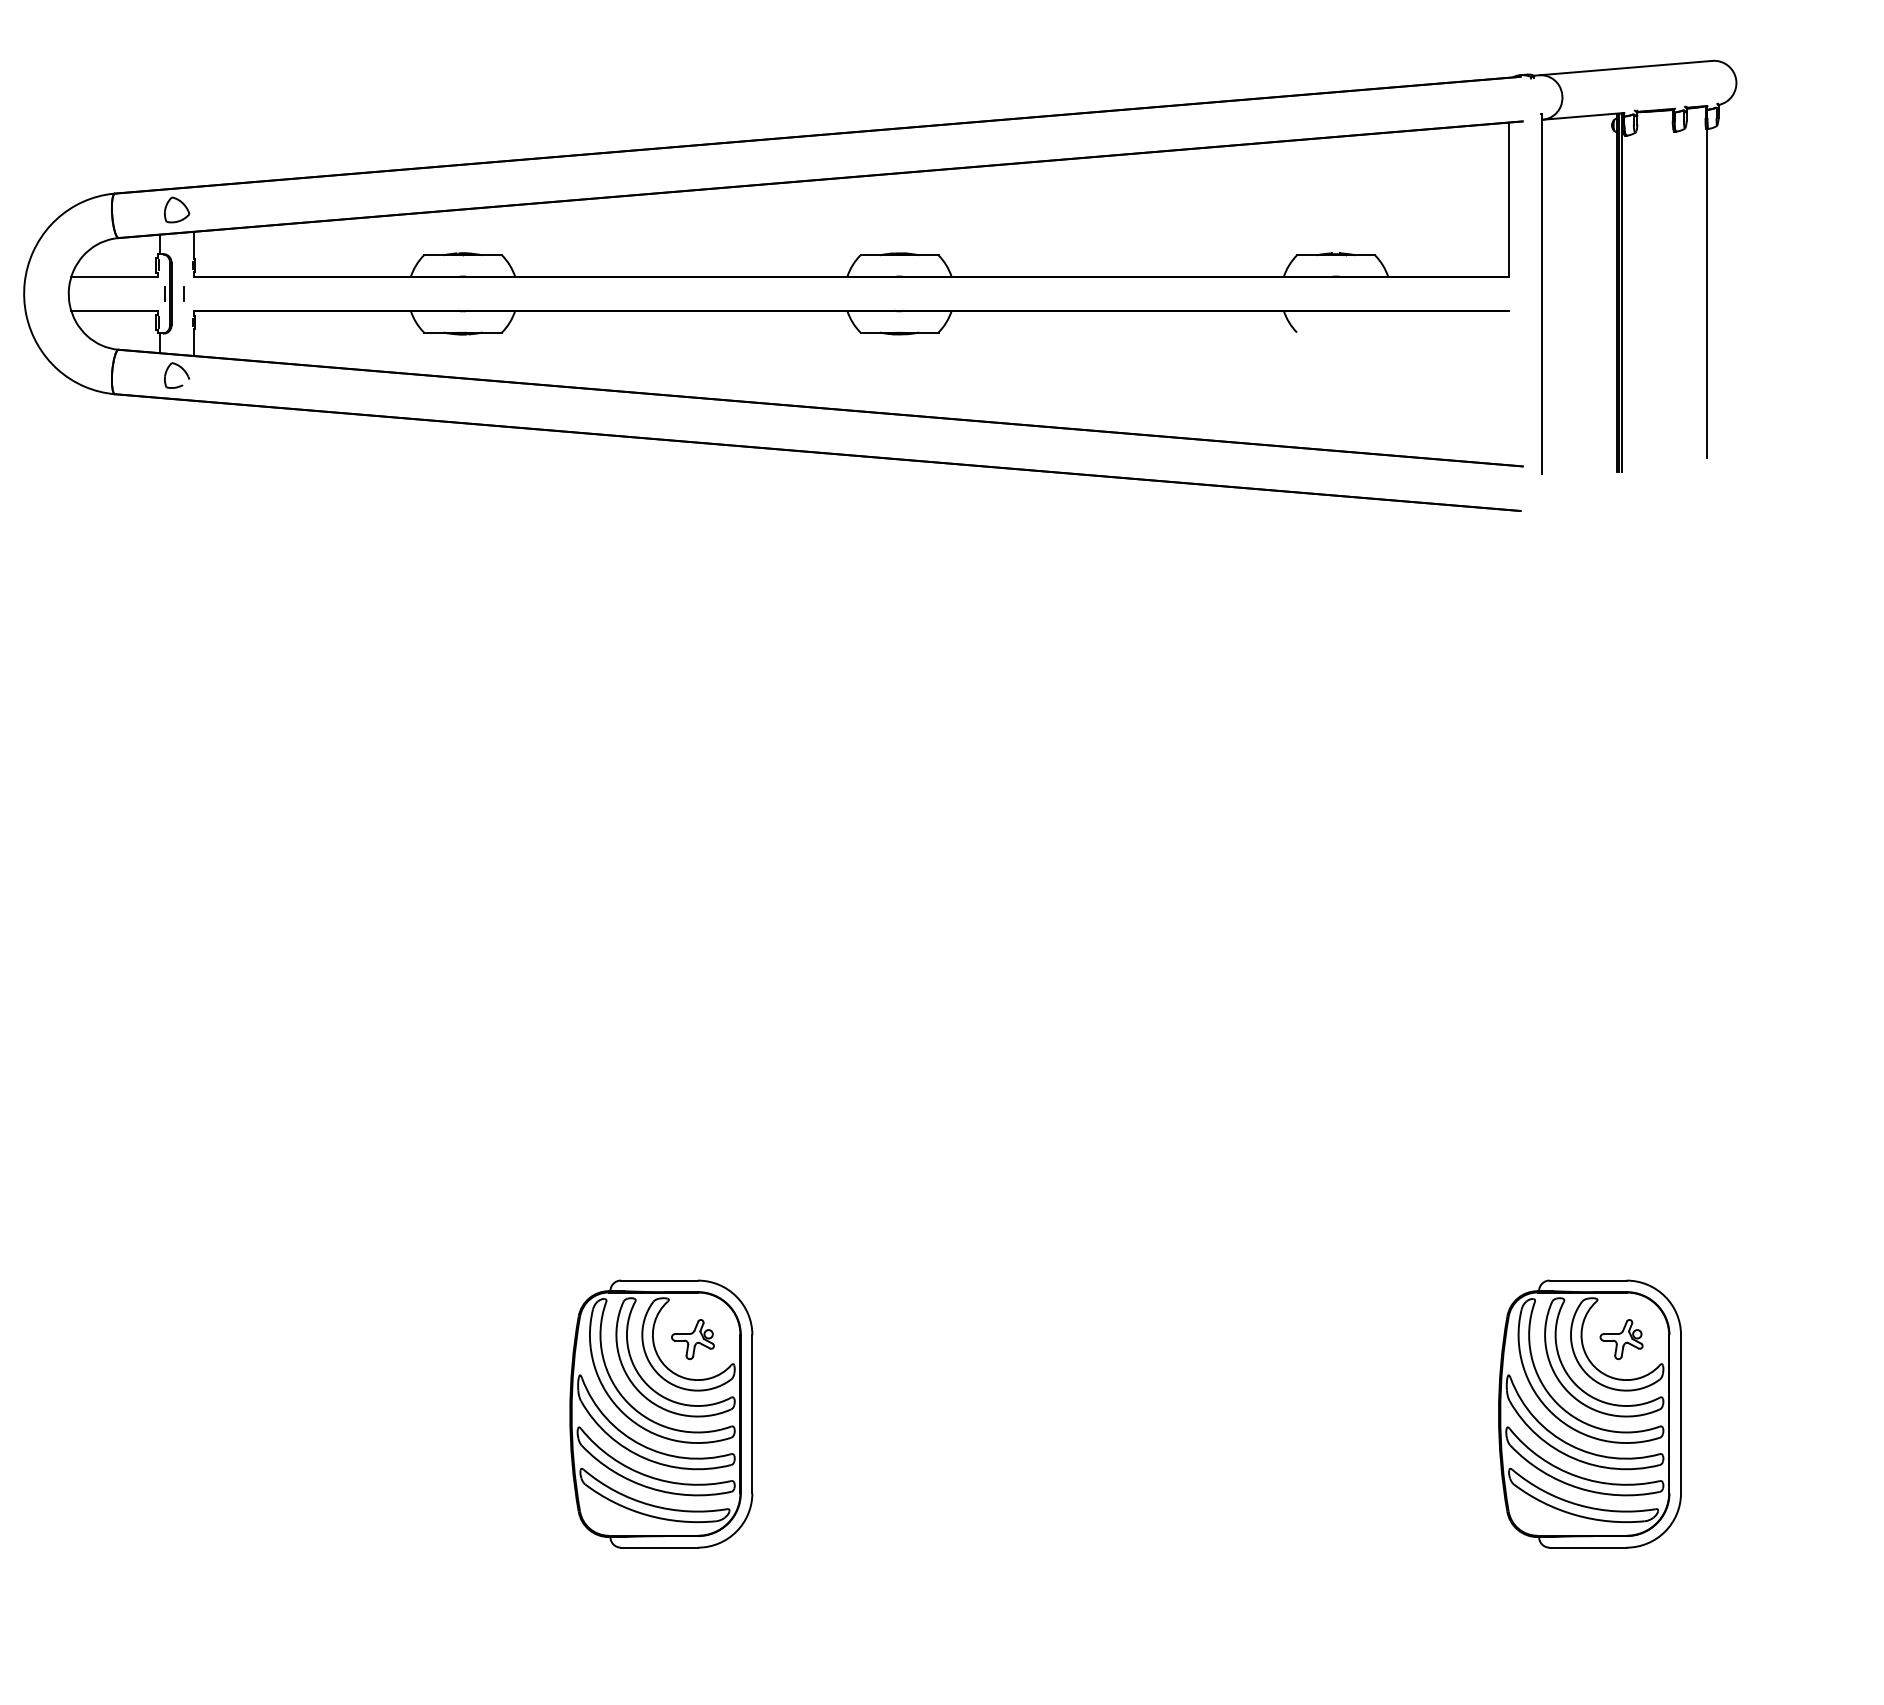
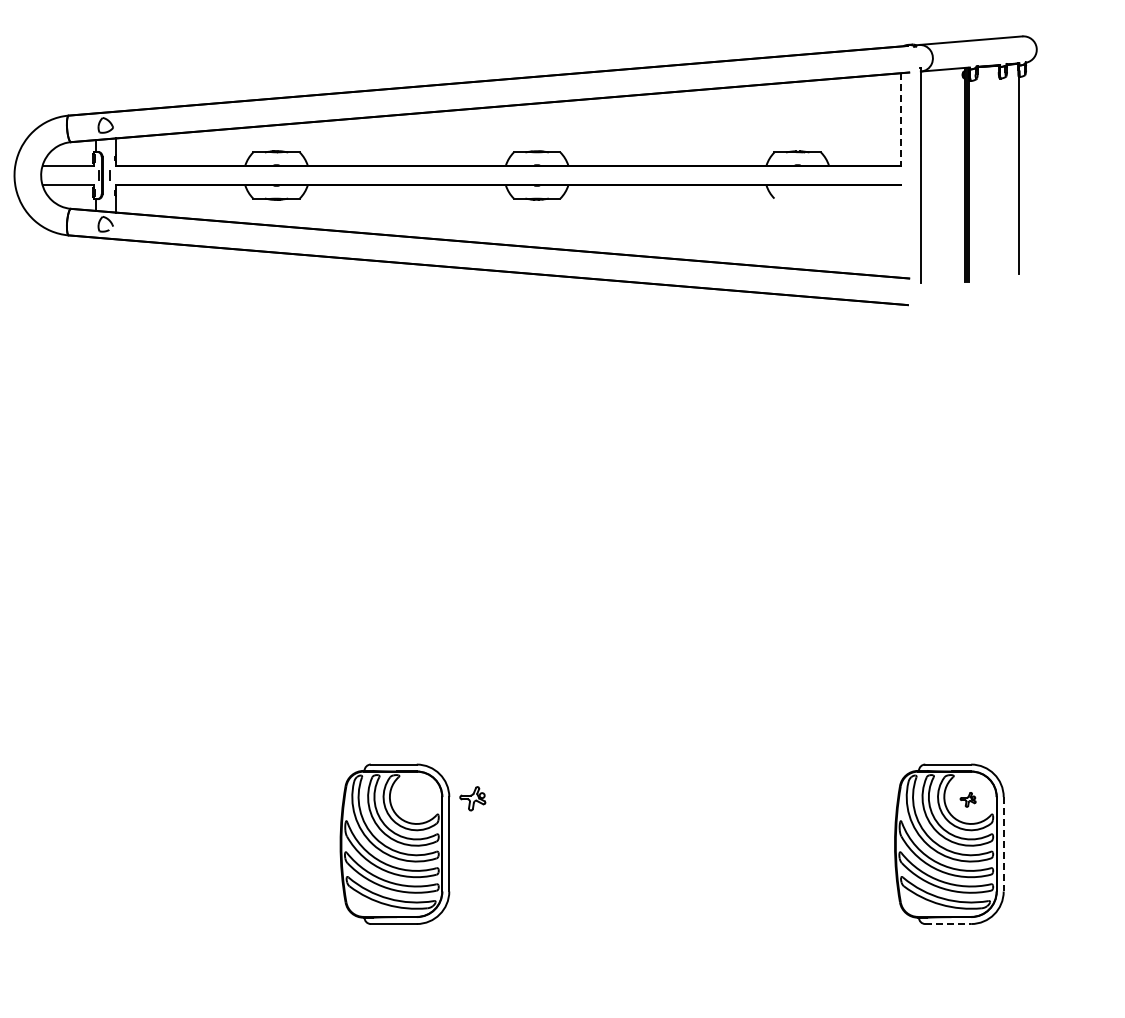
line: (1508, 200) -> (900, 119), solid -> dashed
part: (692, 1339) -> (472, 798), moved
part: (1620, 1339) -> (967, 799), size x0.6
line: (1680, 1414) -> (1003, 844), solid -> dashed
line: (1588, 1548) -> (948, 924), solid -> dashed

